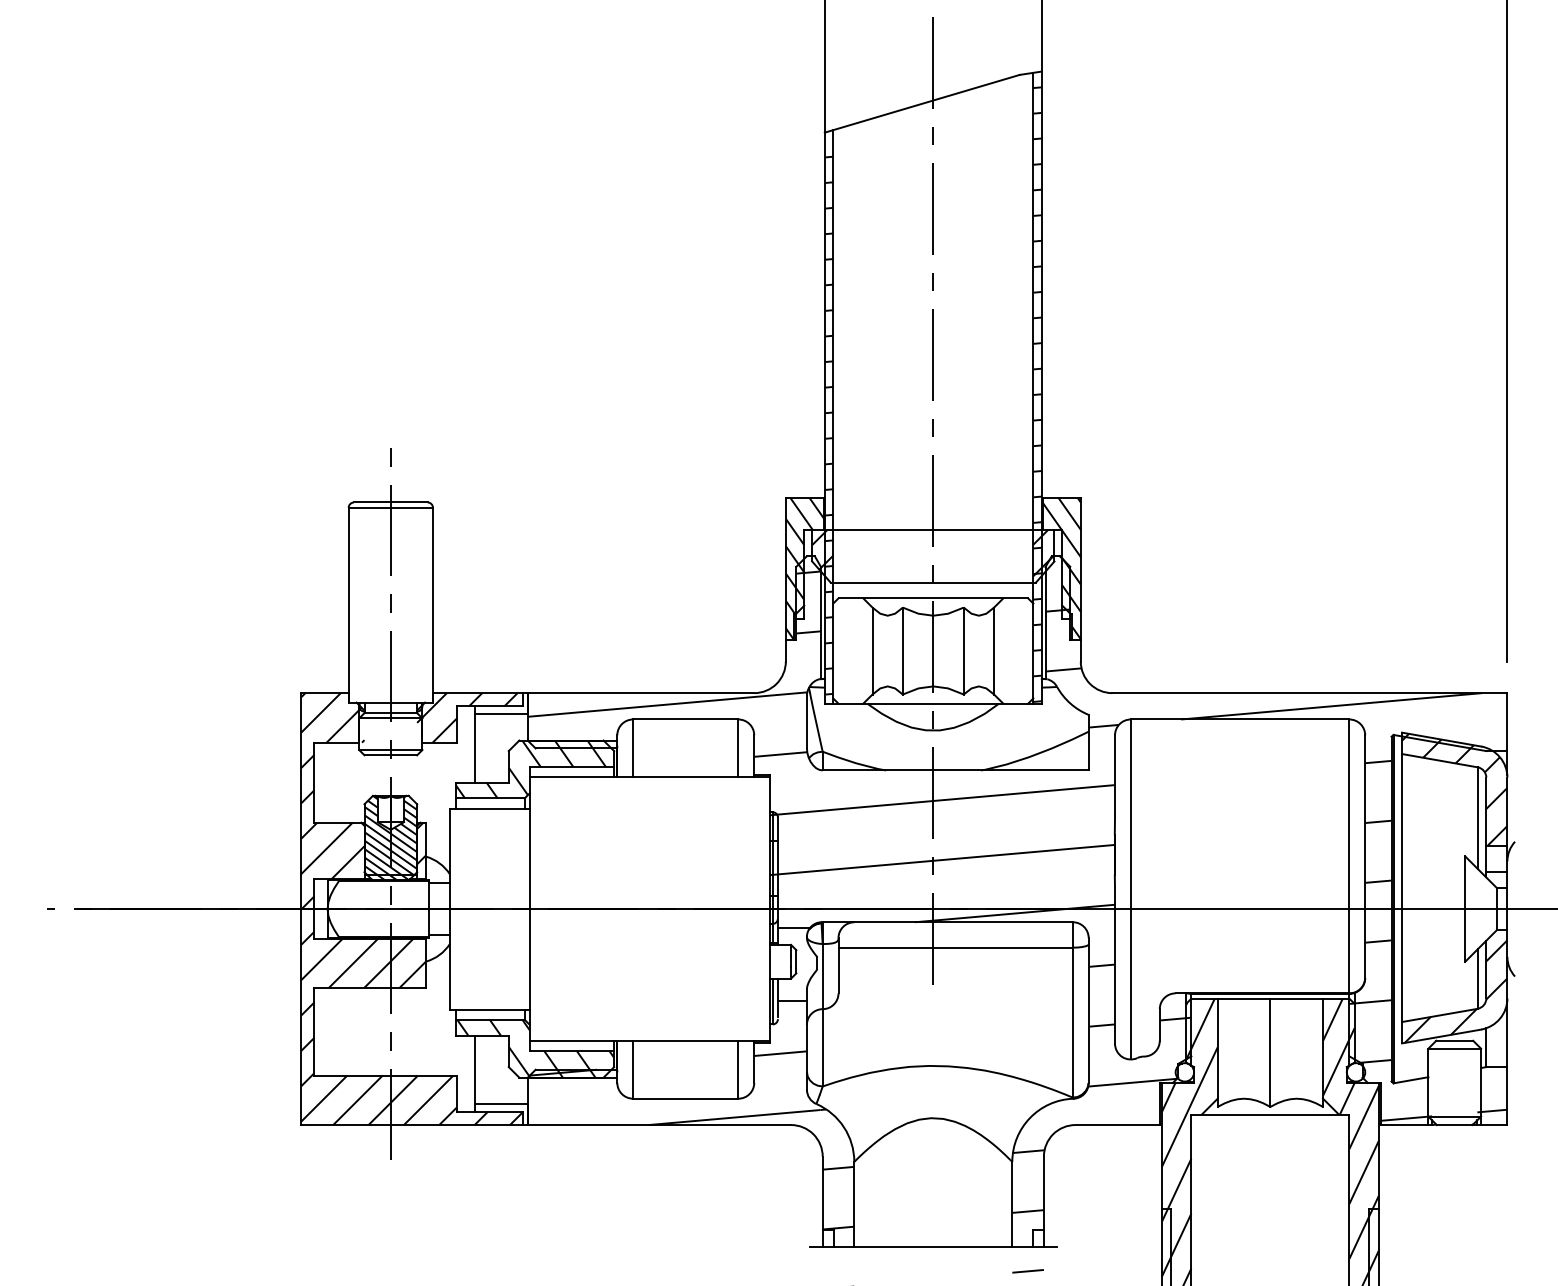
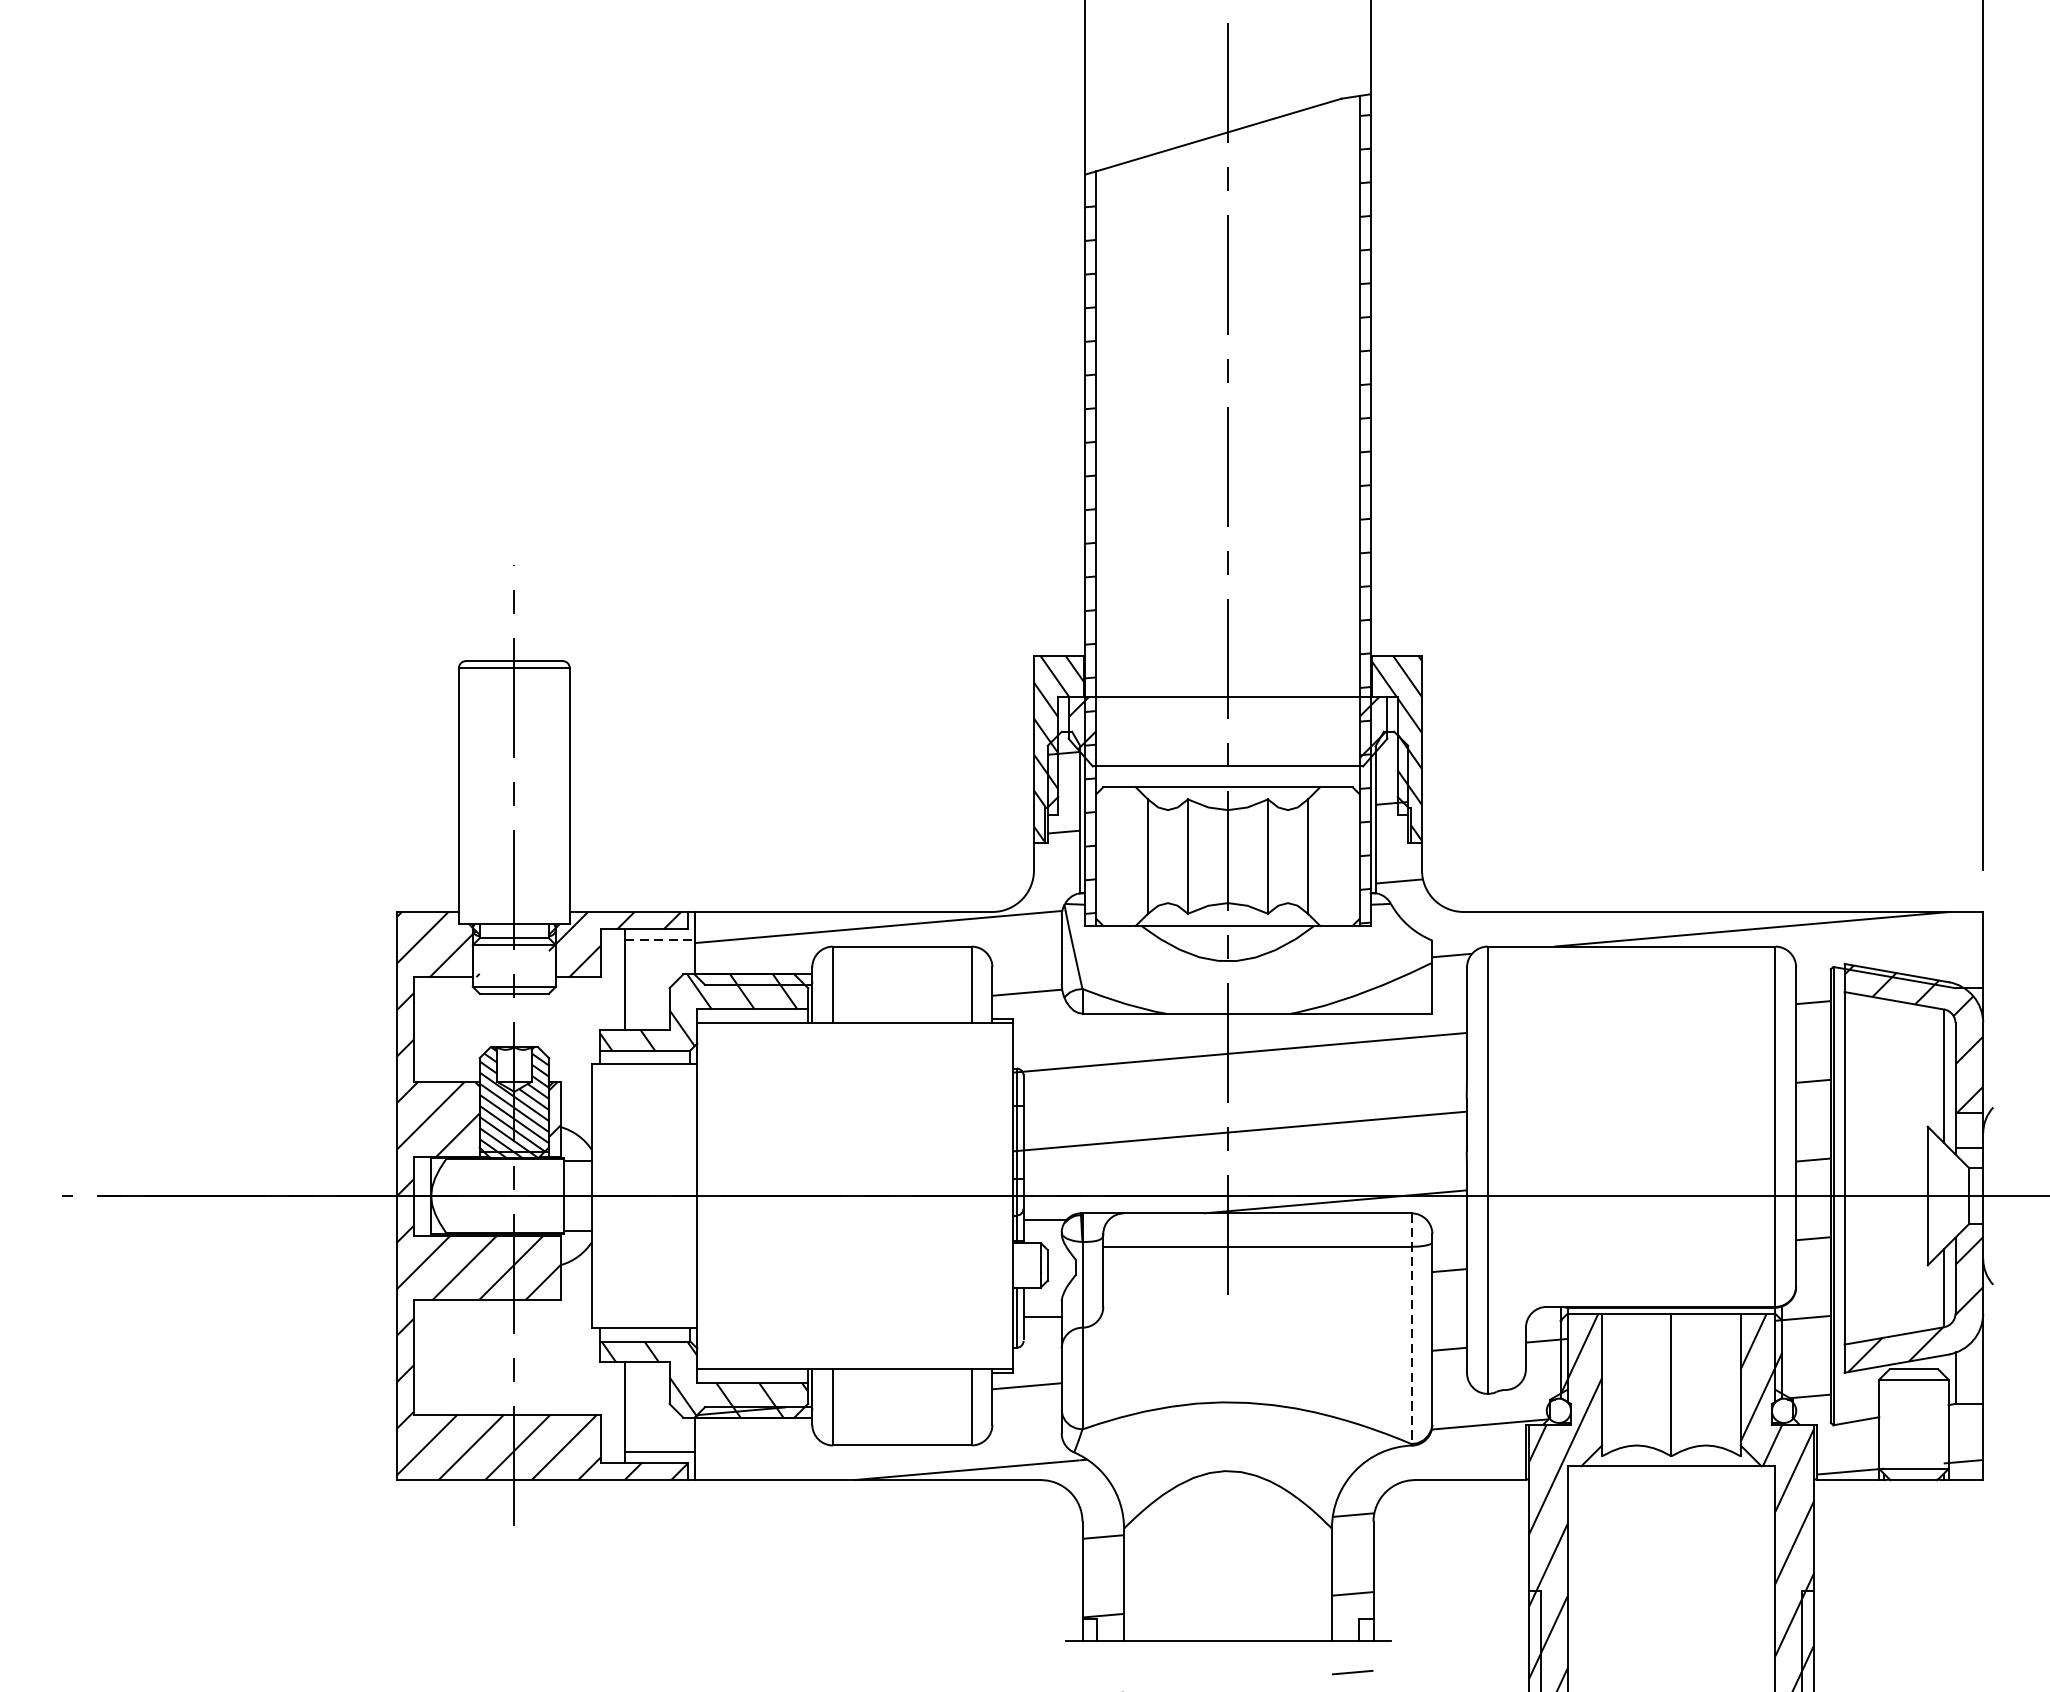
line: (501, 714) -> (659, 940), solid -> dashed
line: (1072, 1009) -> (1411, 1328), solid -> dashed

